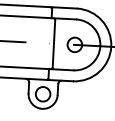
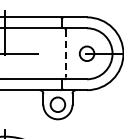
line: (54, 43) -> (66, 53), solid -> dashed

